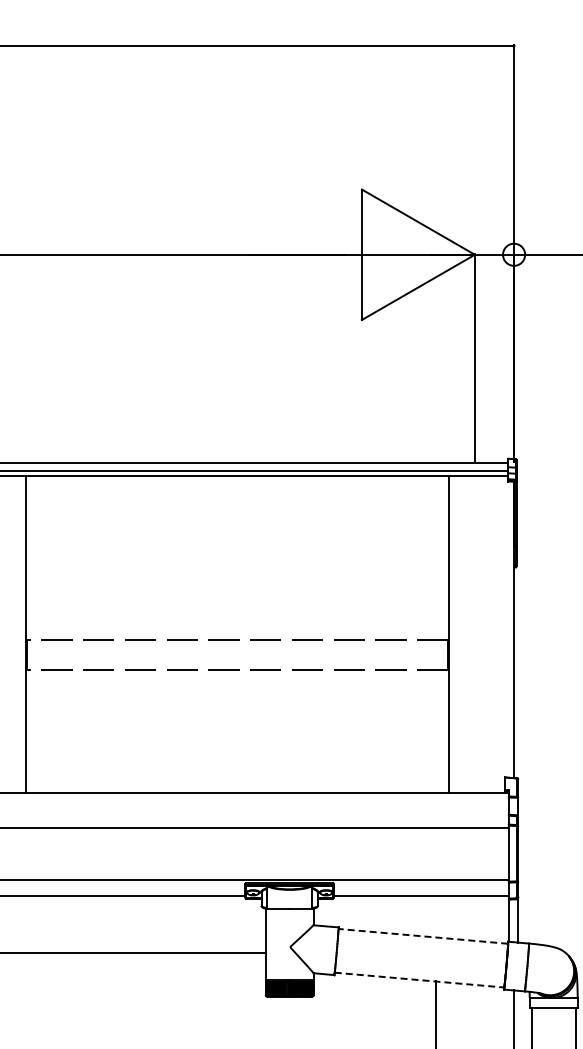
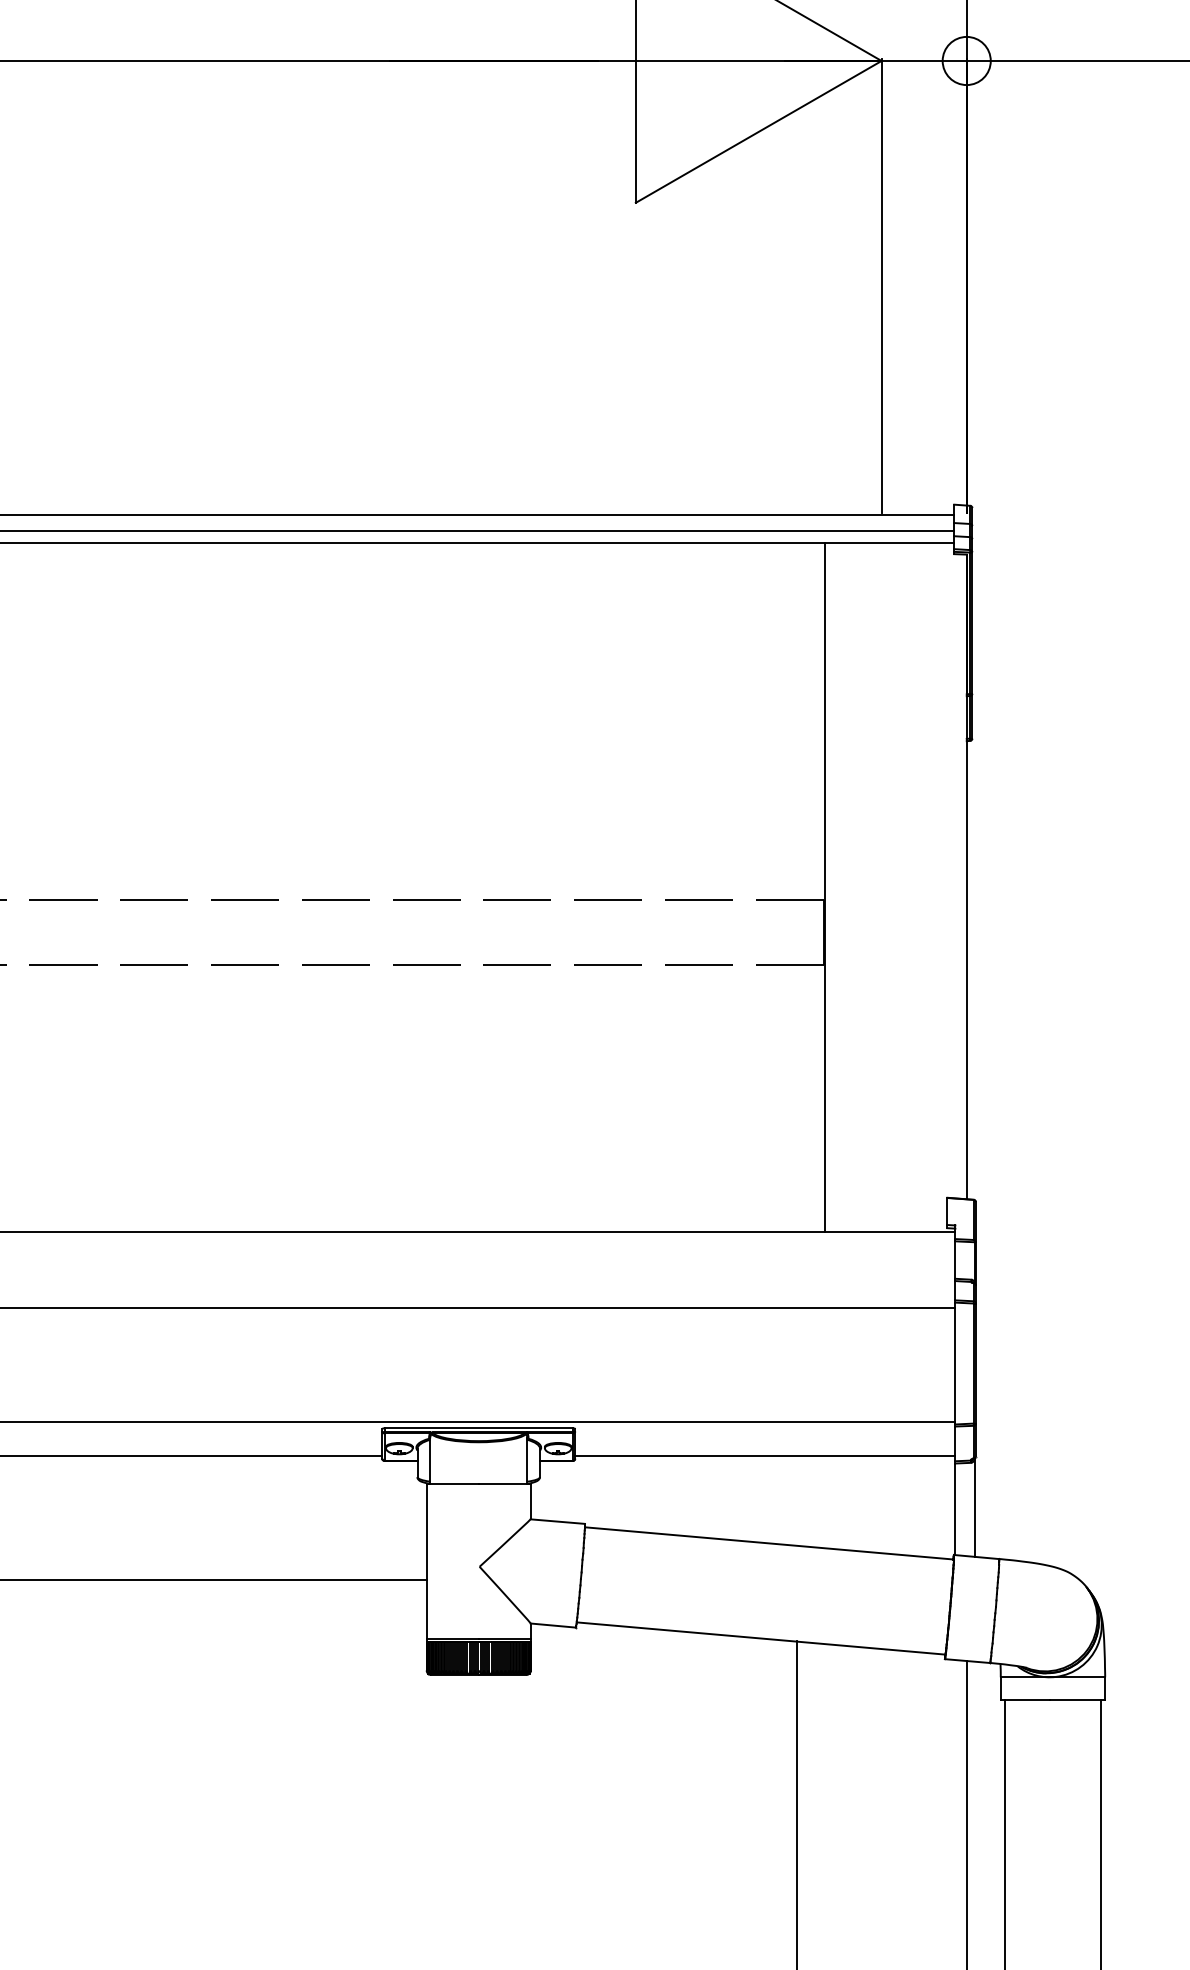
line: (422, 936) -> (767, 1543), dashed -> solid
line: (420, 980) -> (763, 1639), dashed -> solid

